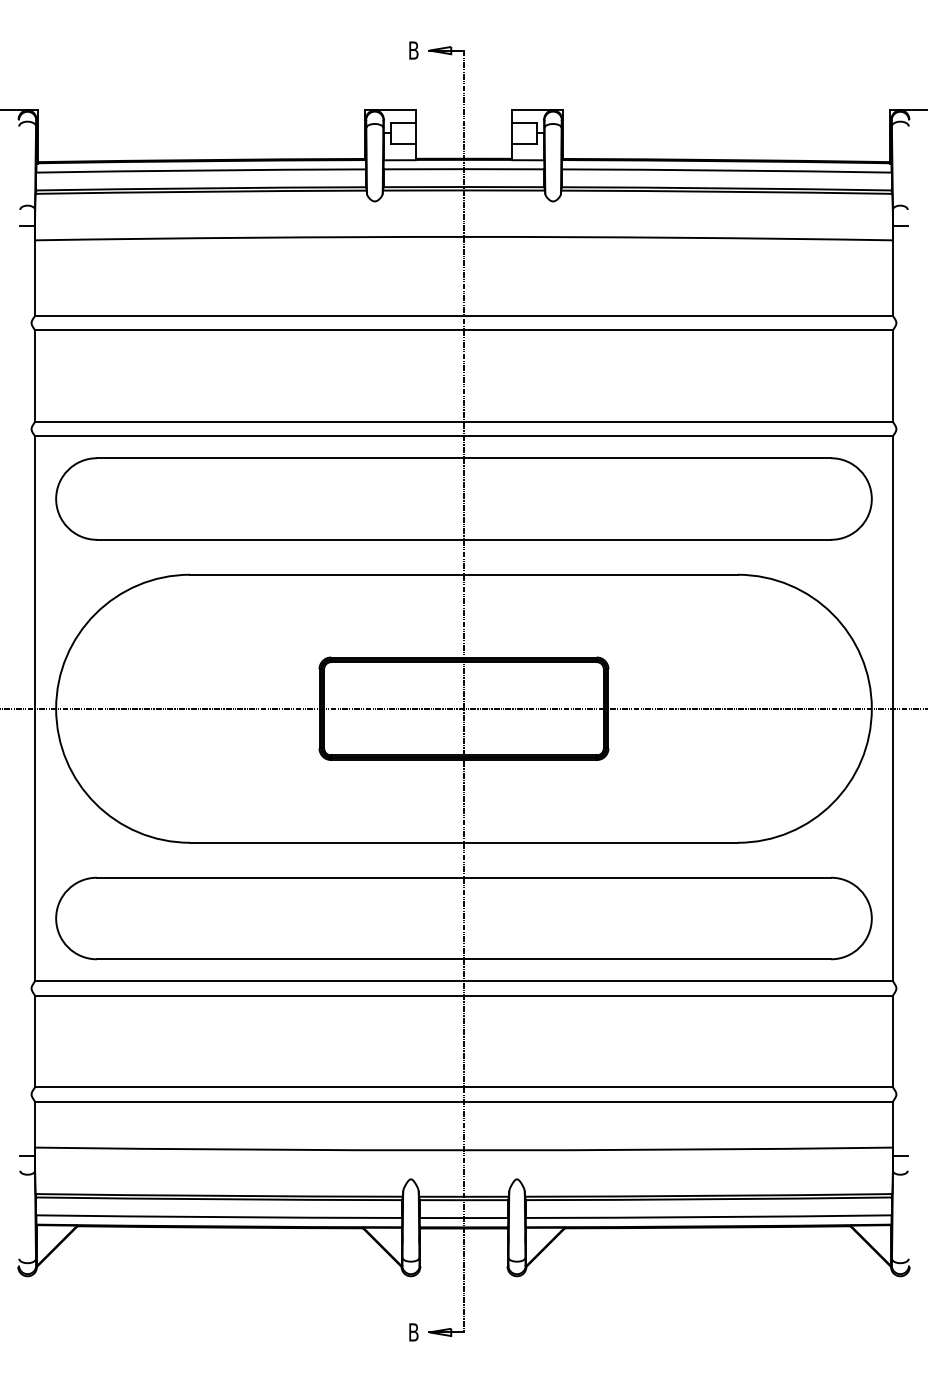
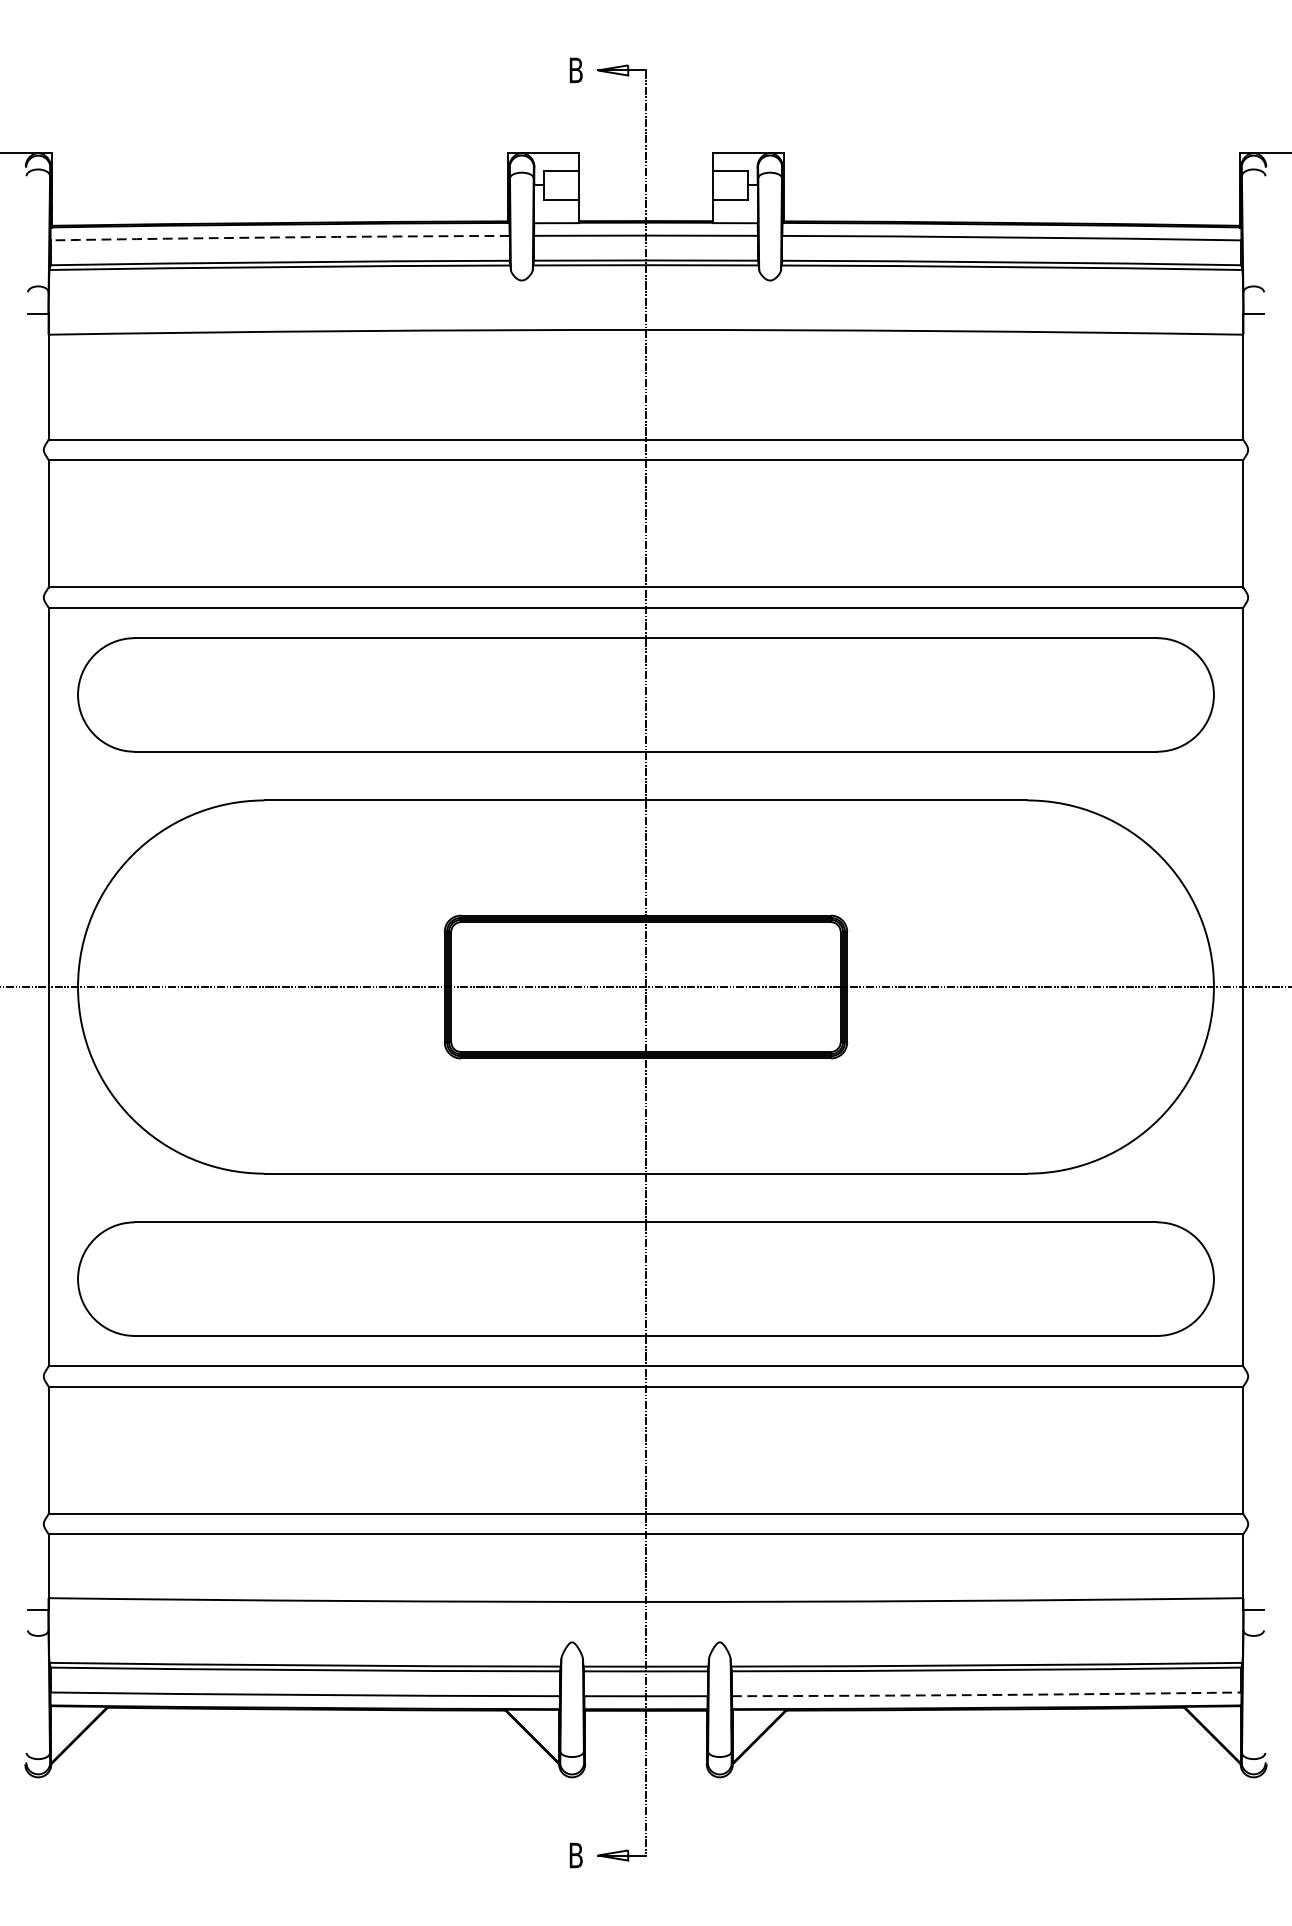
arc: (201, 170) -> (280, 237), solid -> dashed
arc: (708, 1217) -> (986, 1695), solid -> dashed

